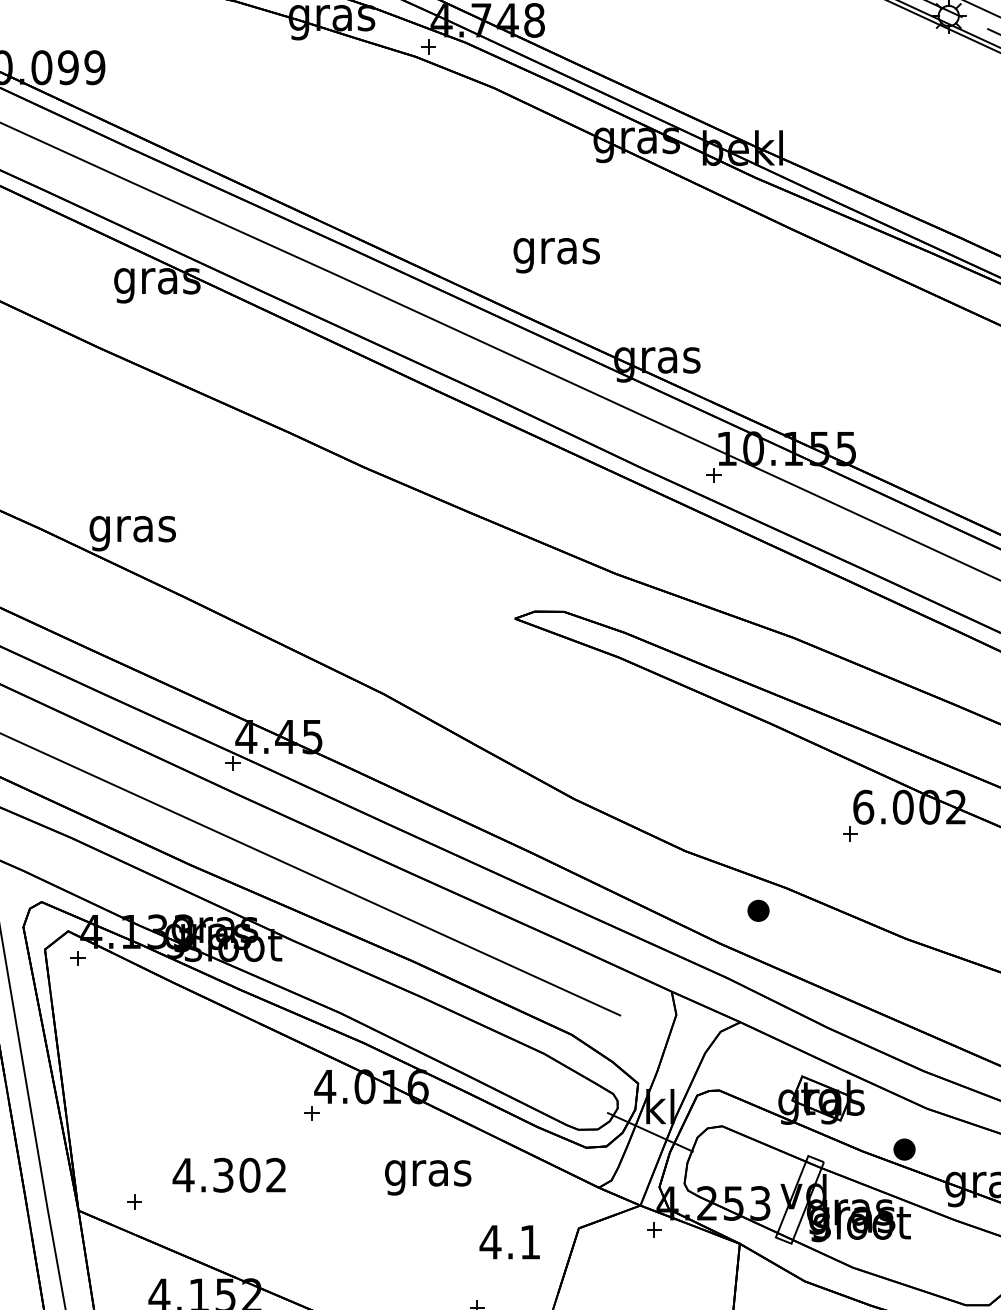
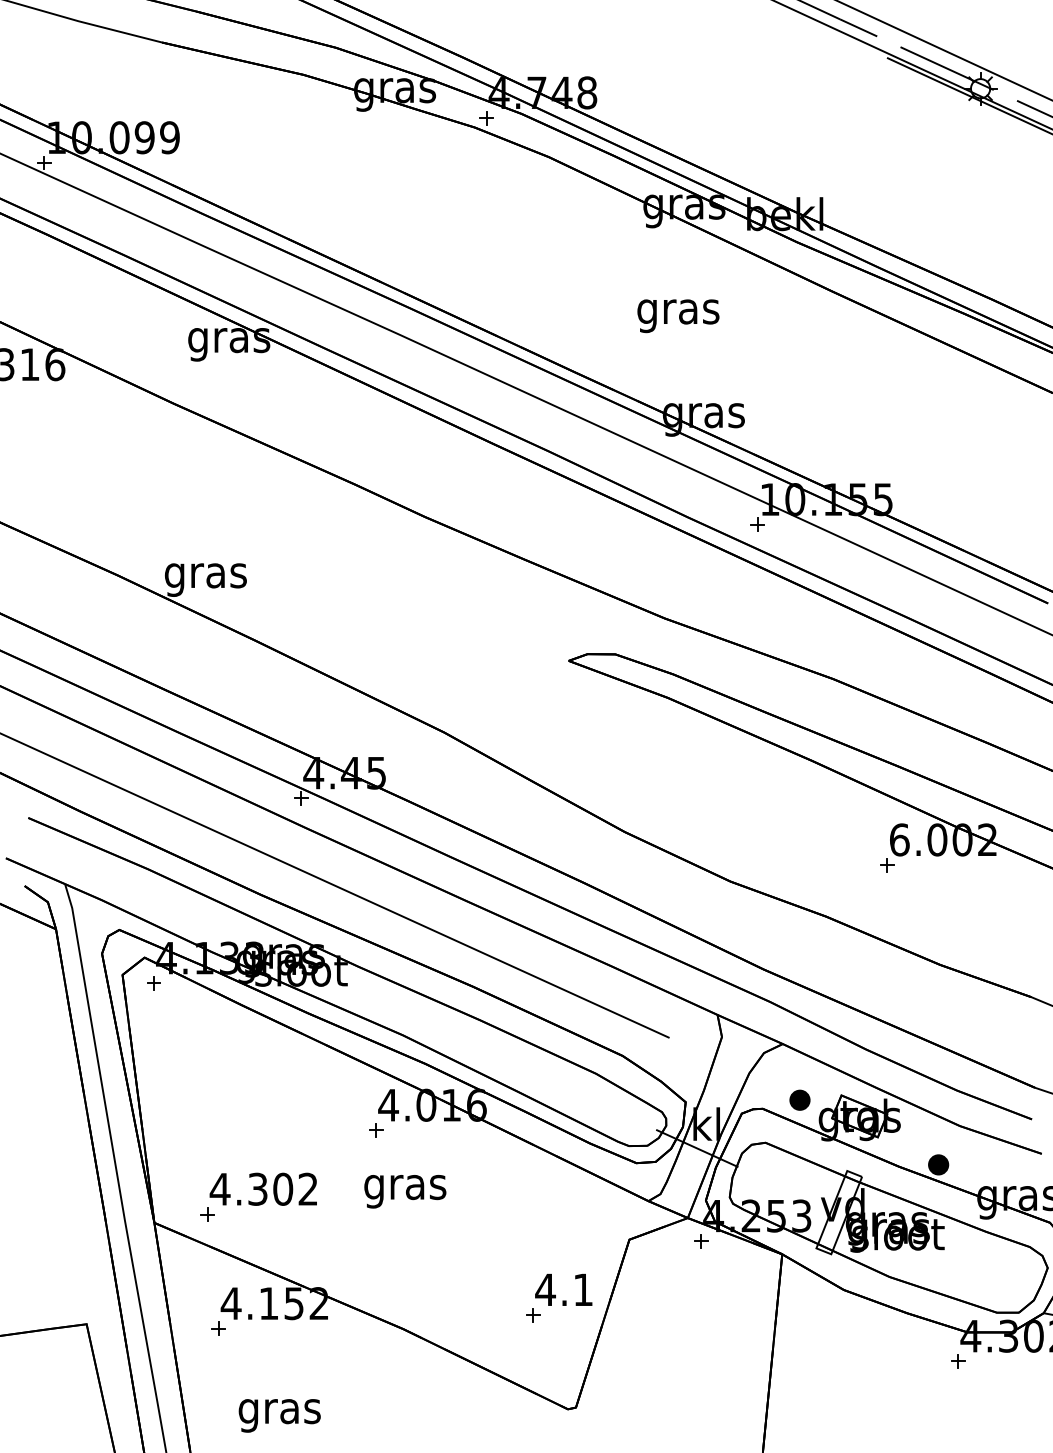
text: (556, 255) -> (678, 316), moved
part: (758, 910) -> (799, 1099), moved
text: (228, 1174) -> (262, 1188), moved
text: (428, 1177) -> (405, 1191), moved
text: (509, 1241) -> (563, 1289), moved

